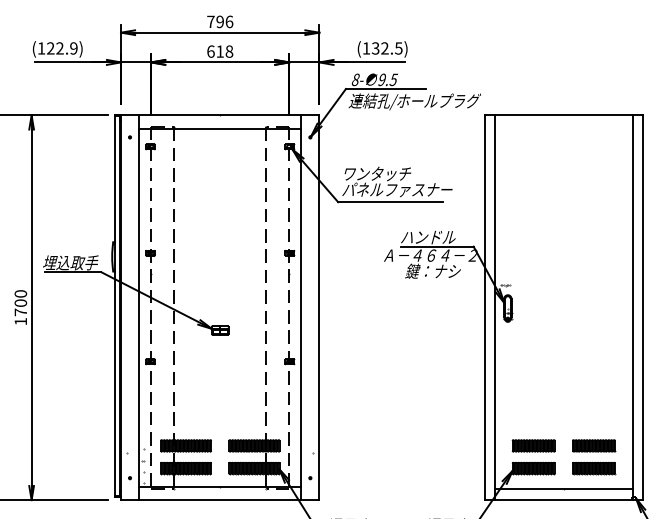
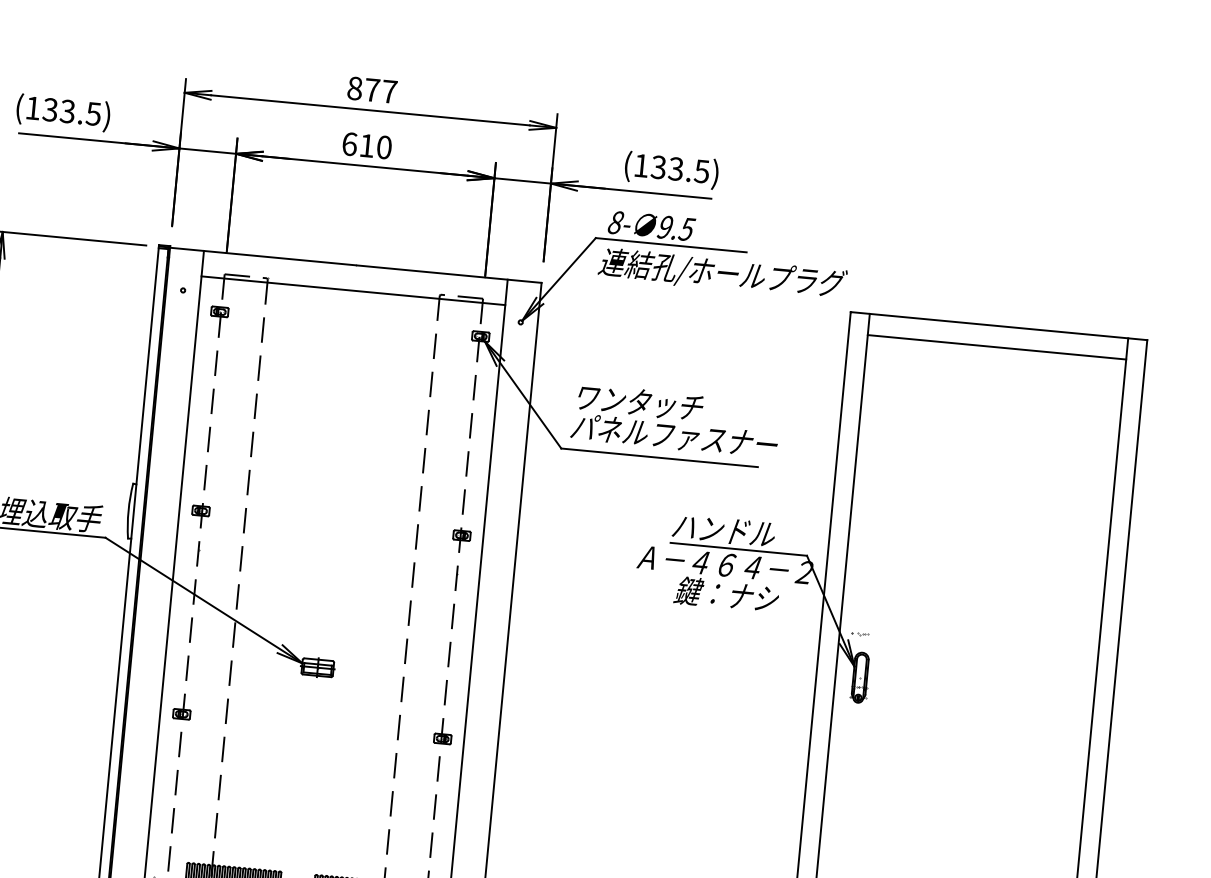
text: (220, 21) -> (372, 89), 796 -> 877
text: (62, 48) -> (72, 112), (122.9) -> (133.5)
text: (384, 48) -> (675, 169), (132.5) -> (133.5)
text: (229, 51) -> (384, 147), 618 -> 610
line: (563, 126) -> (996, 346), added

